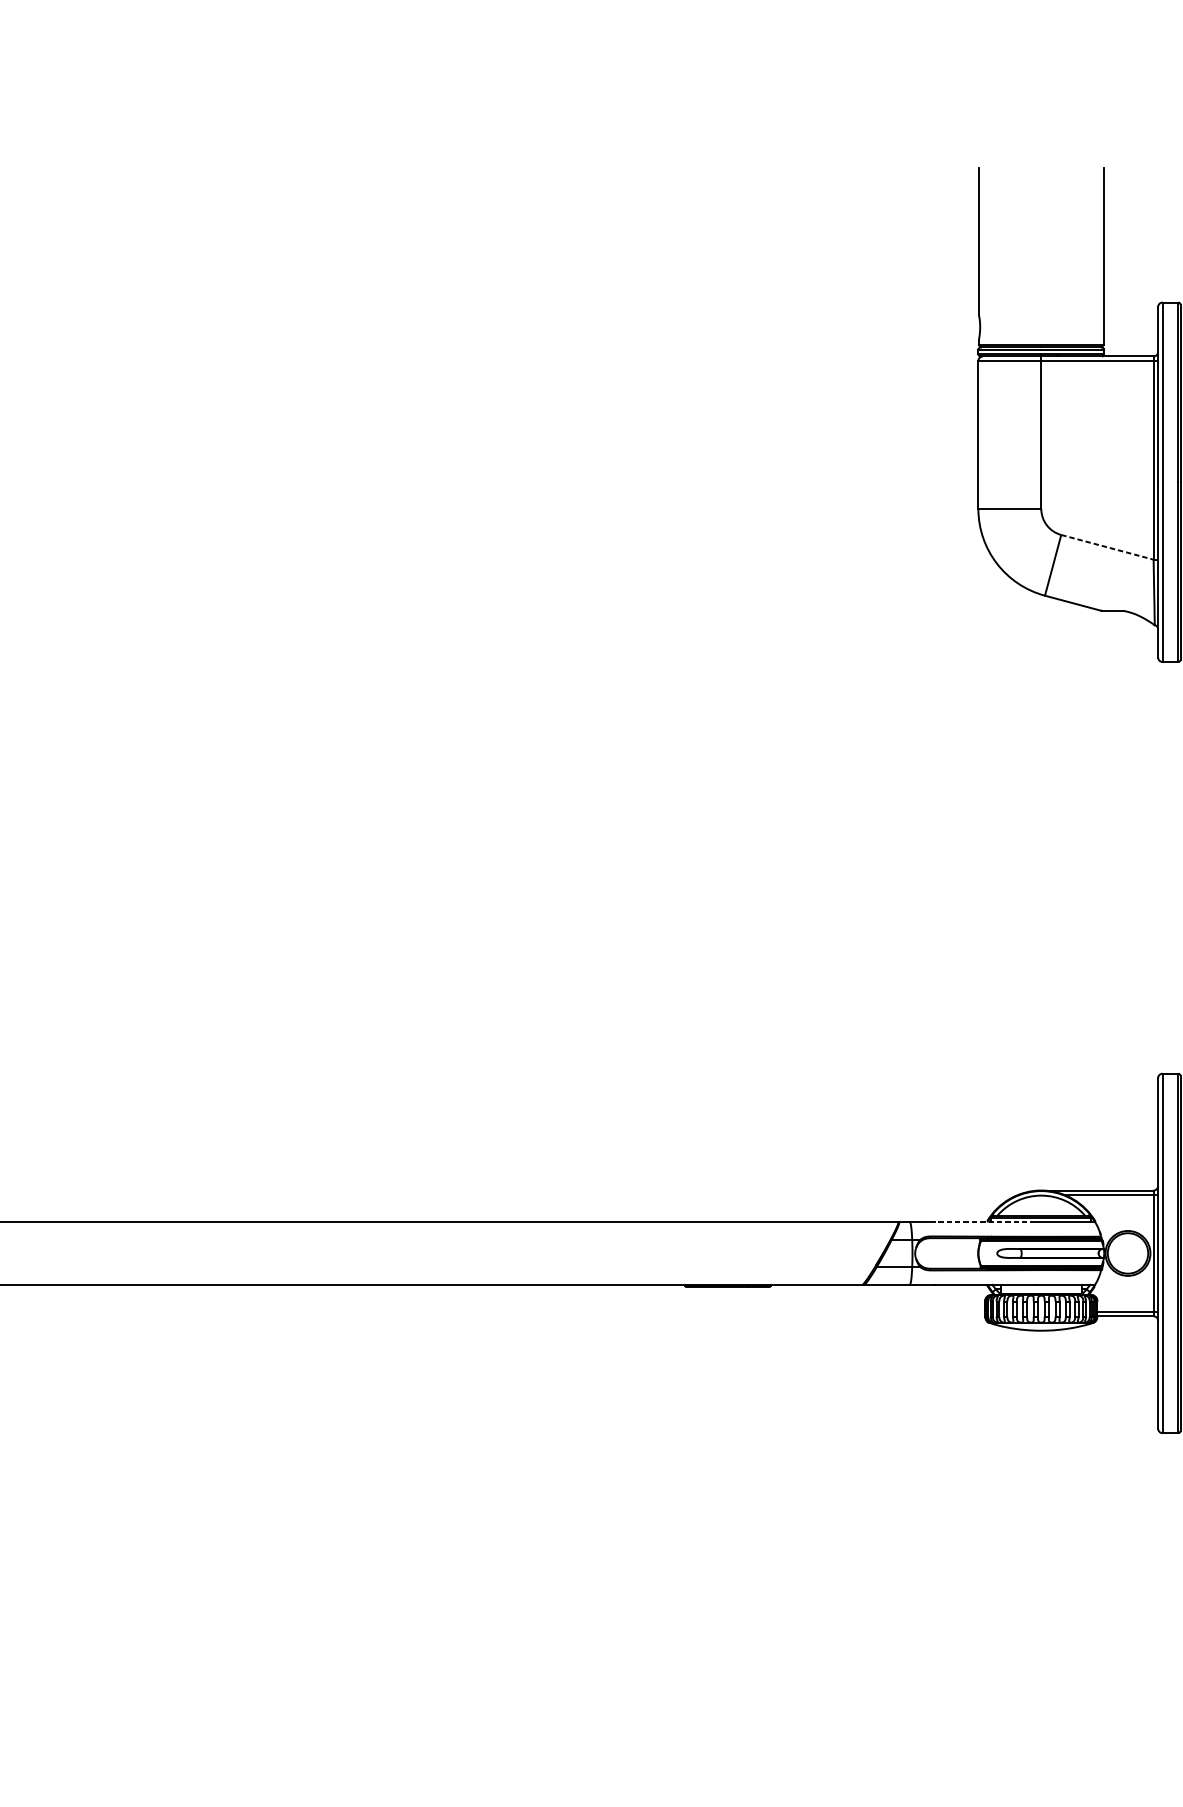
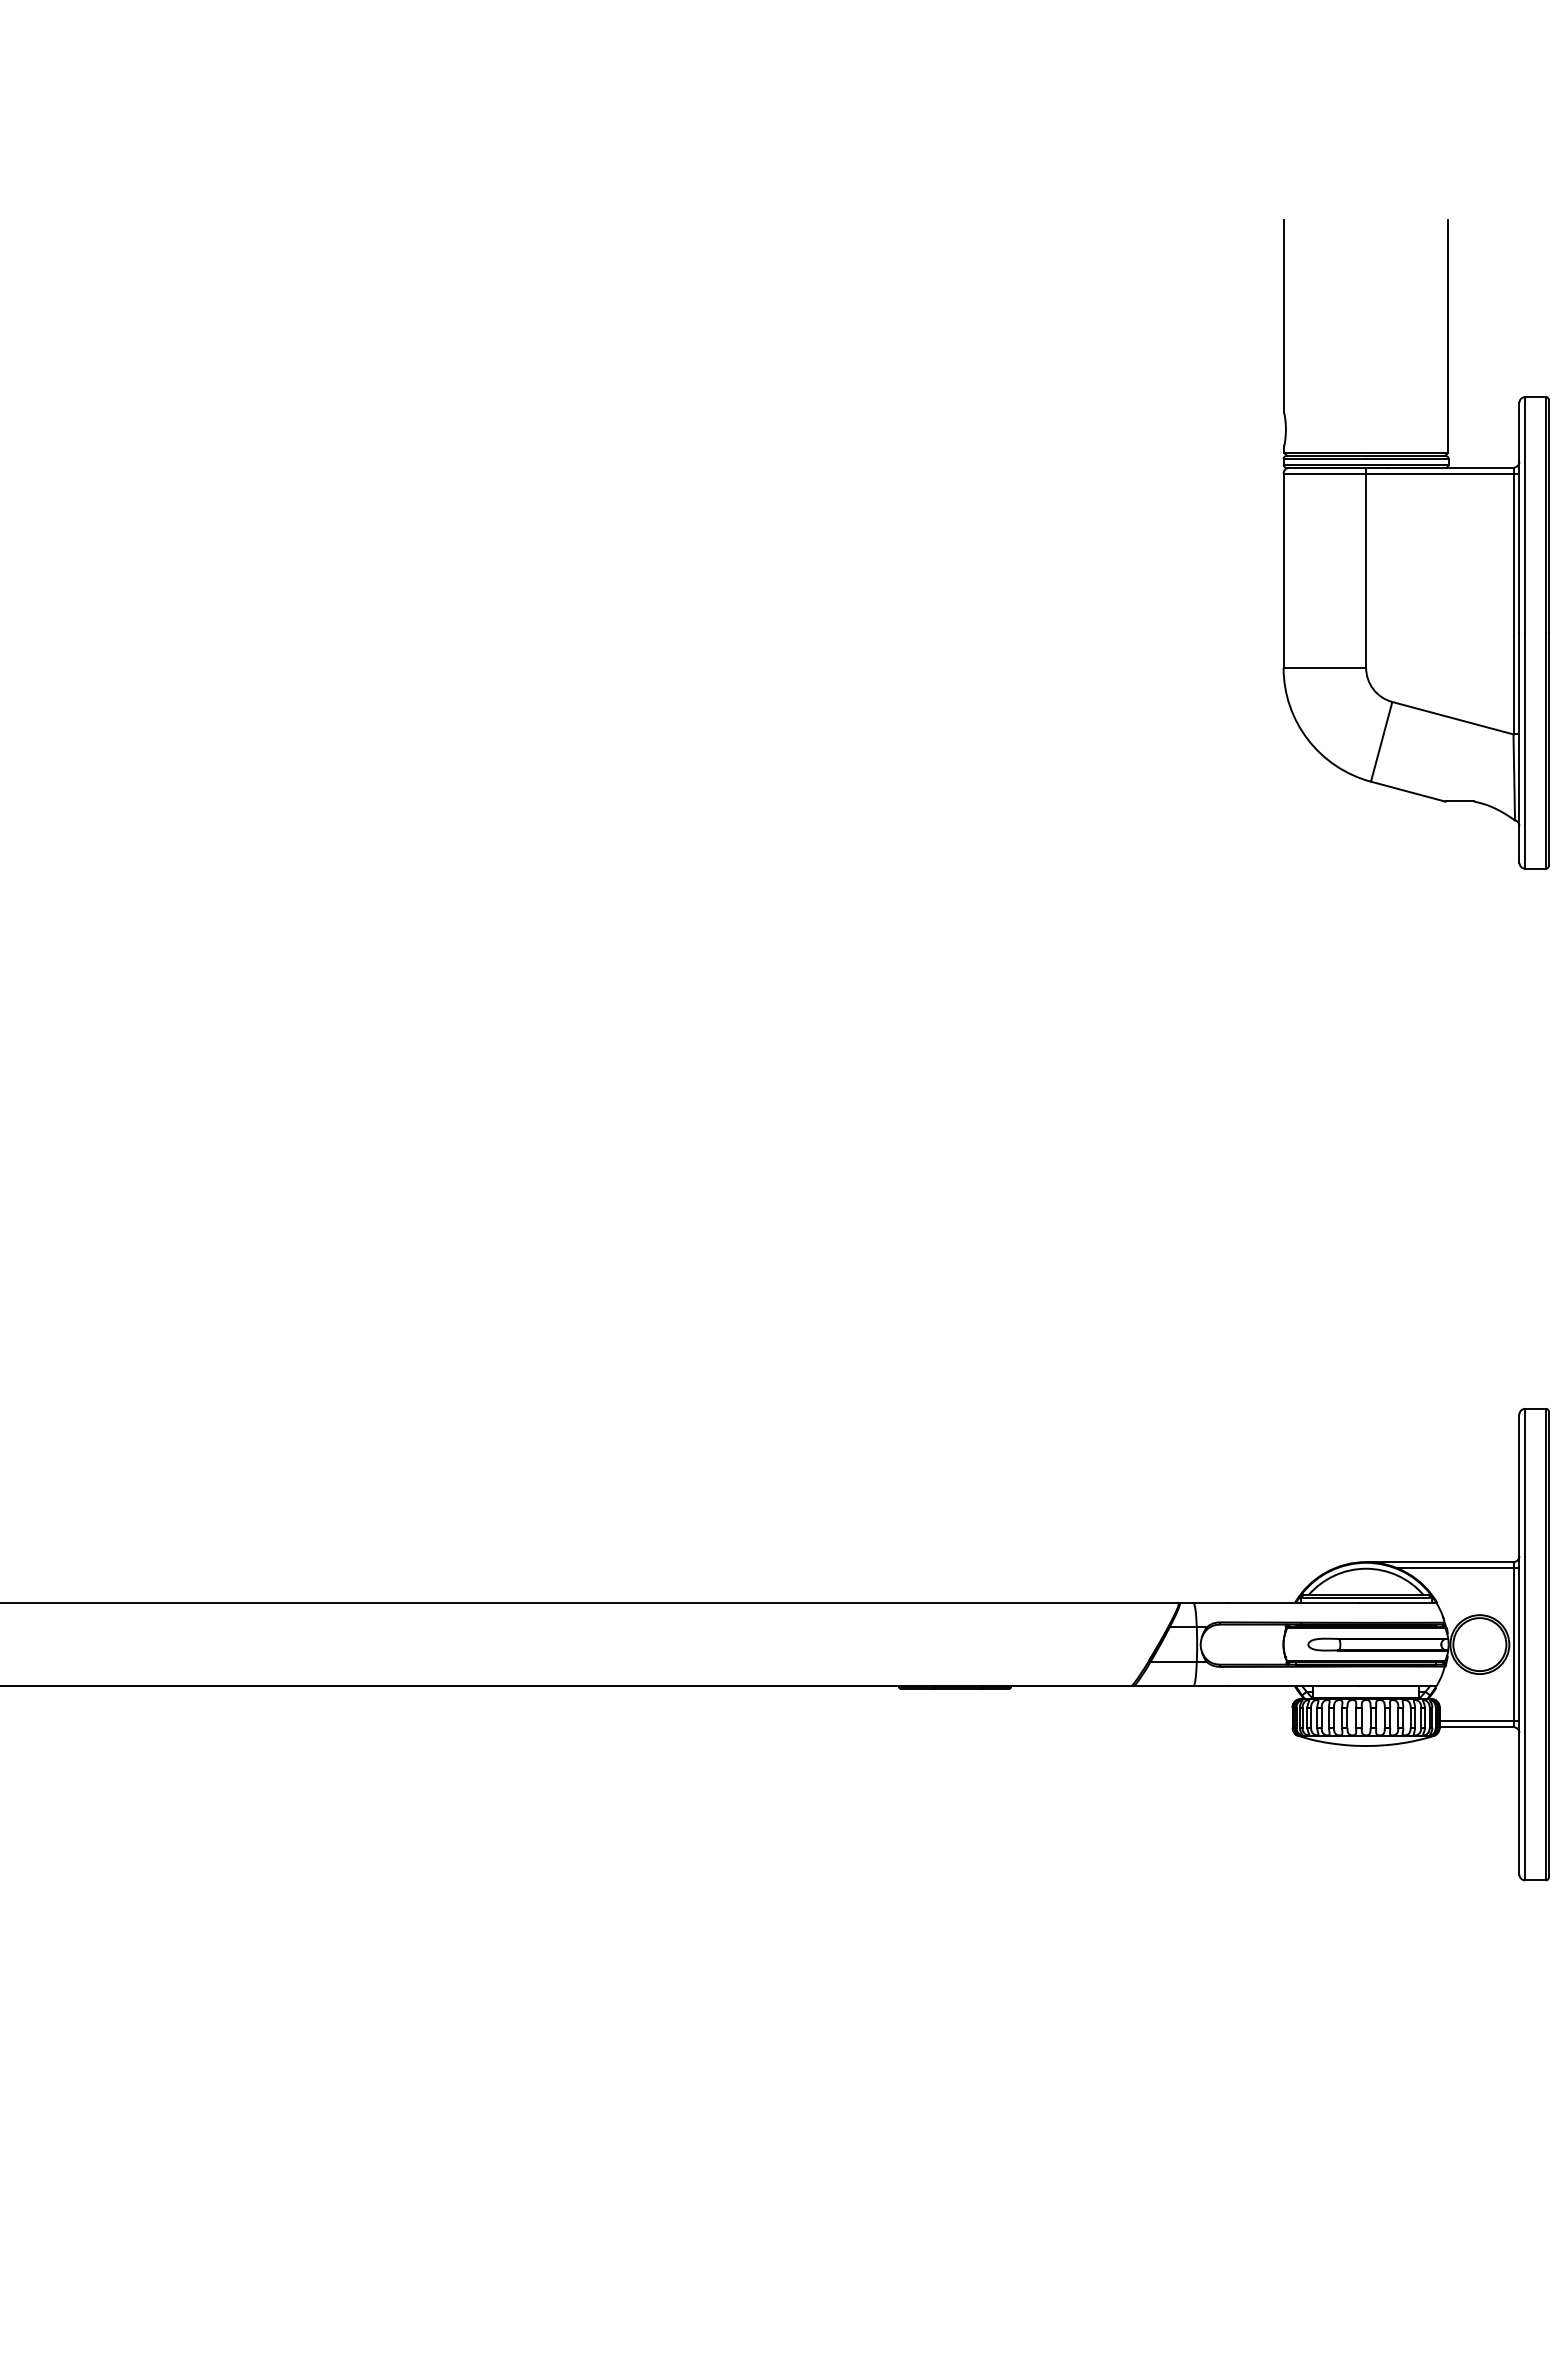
line: (1107, 547) -> (1452, 718), dashed -> solid
line: (985, 1222) -> (1292, 1603), dashed -> solid

